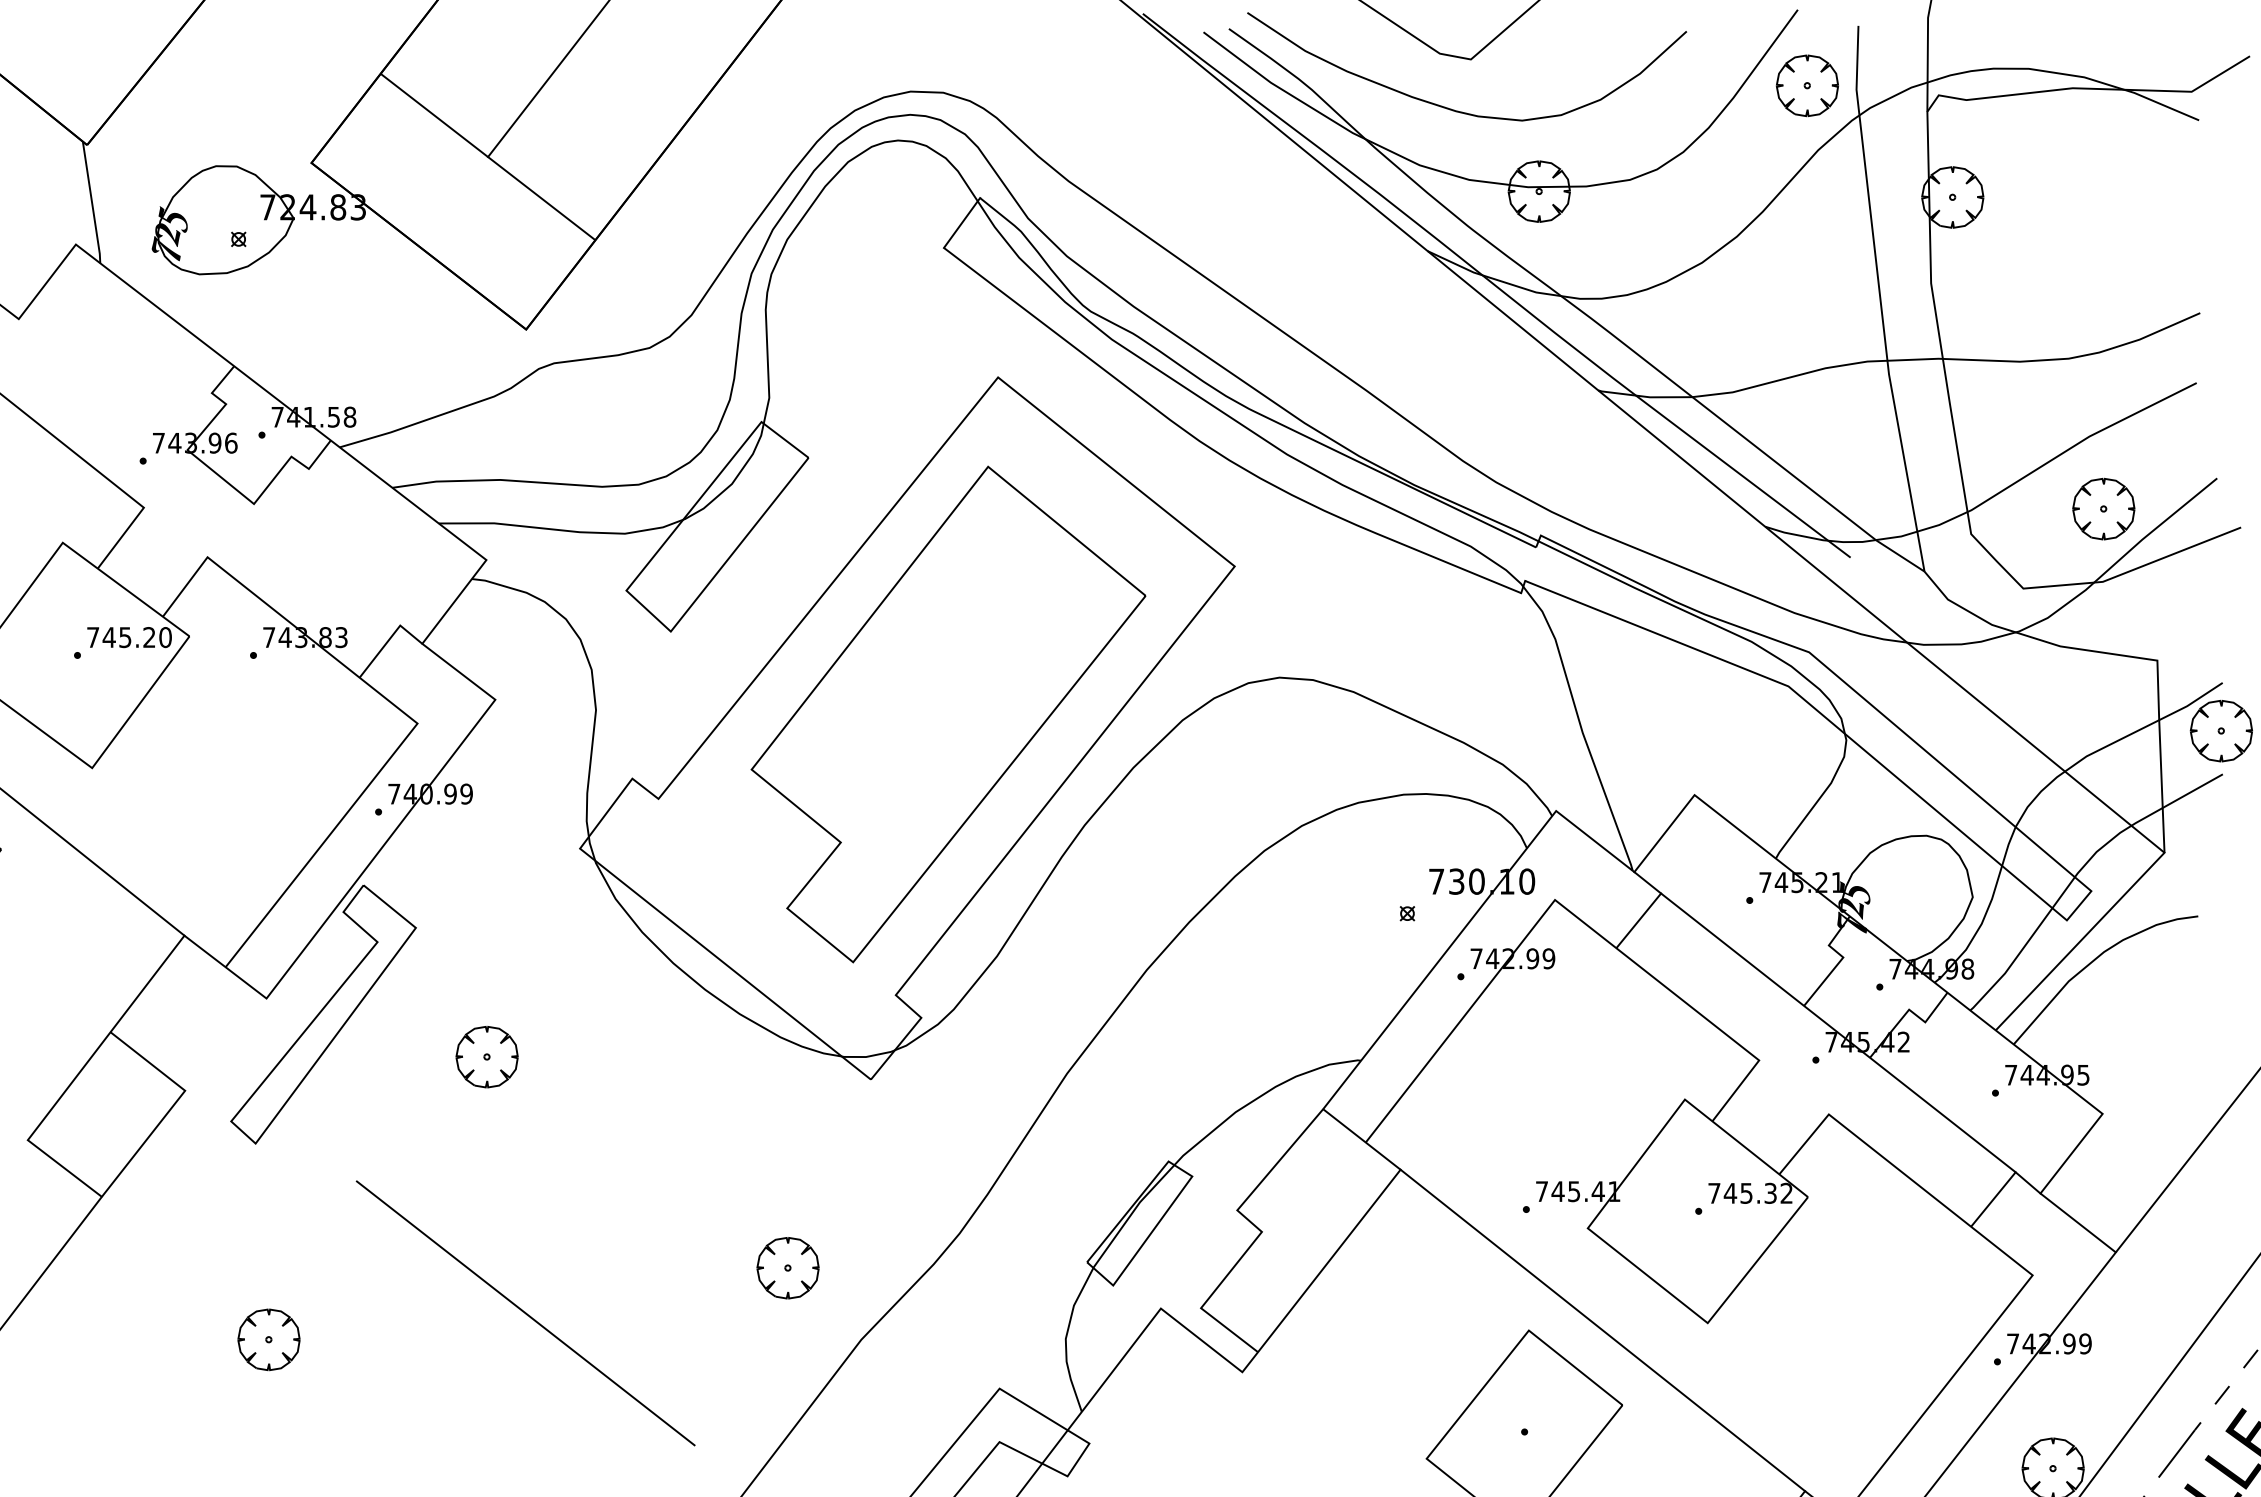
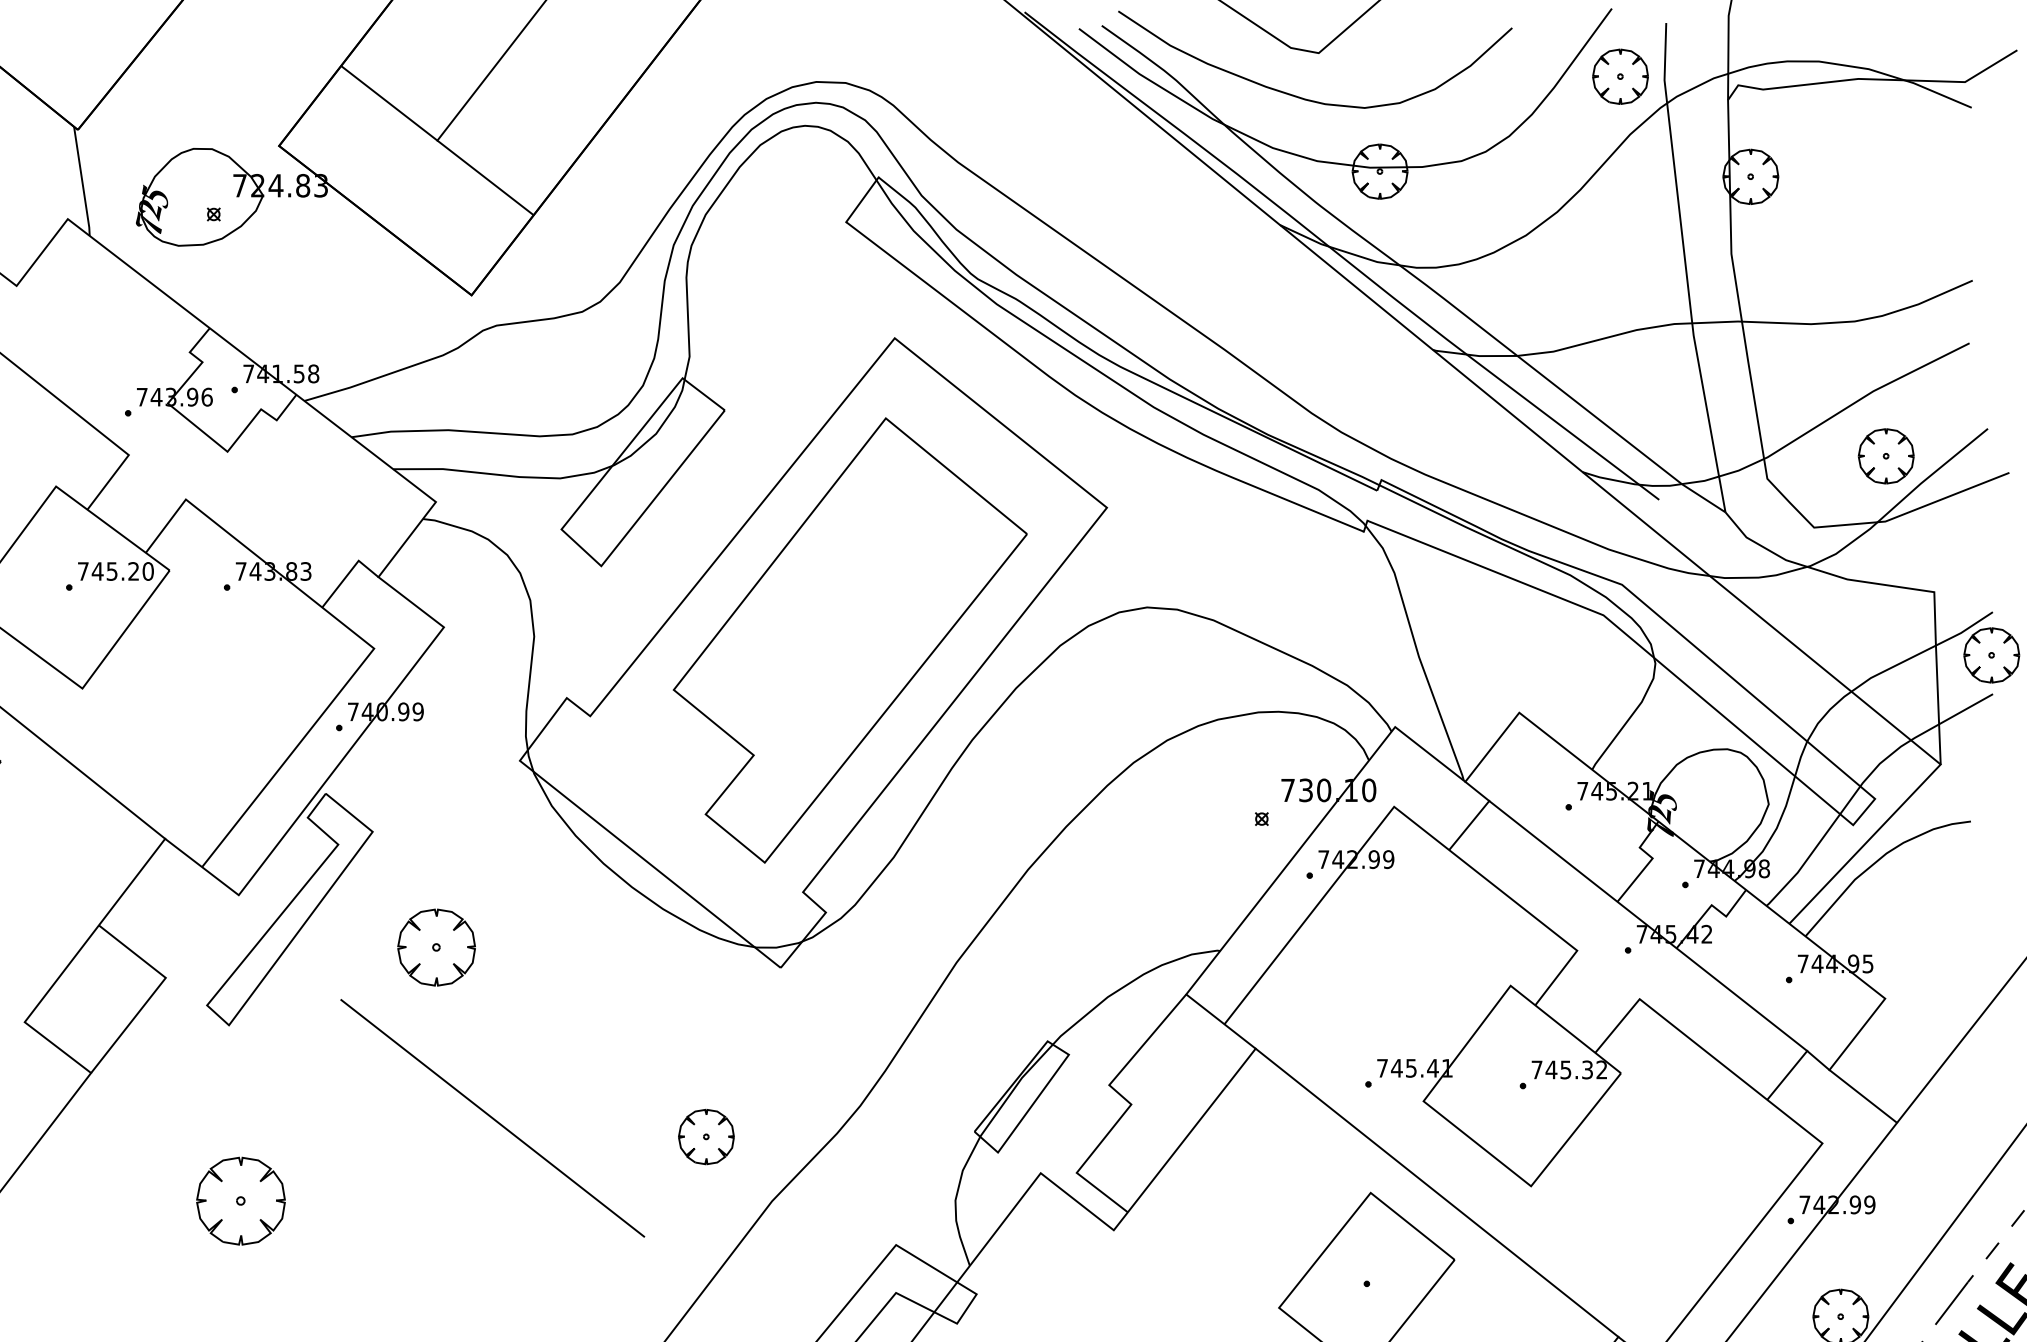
part: (486, 1057) -> (436, 948), size x1.4
line: (525, 1313) -> (492, 1118), moved
part: (268, 1339) -> (240, 1200), size x1.6

